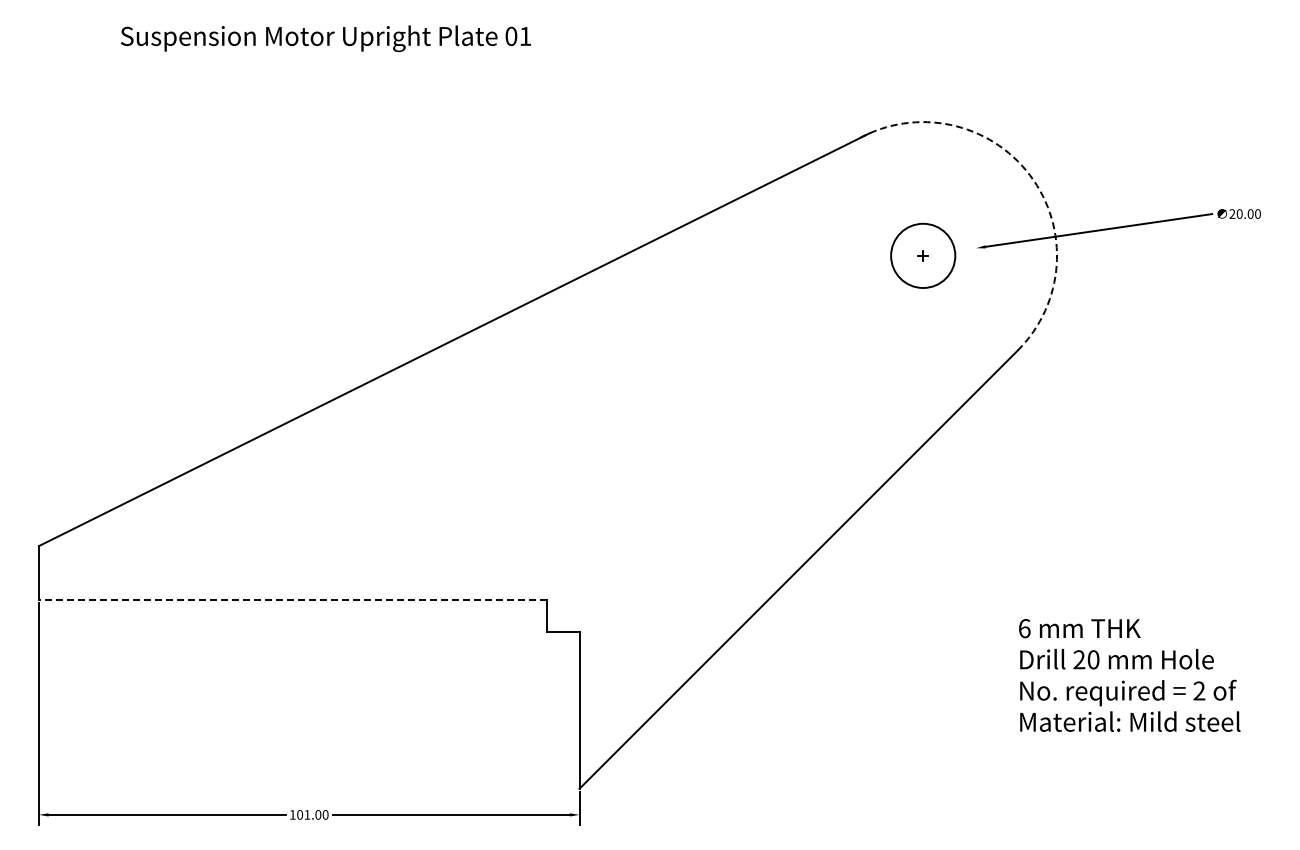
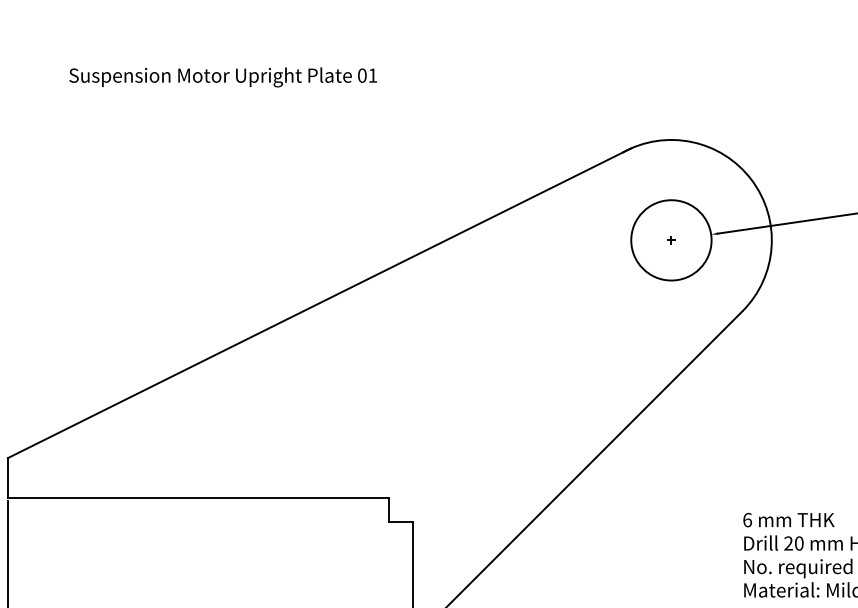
arc: (1029, 175) -> (751, 180), dashed -> solid
circle: (922, 255) -> (670, 240), size x1.67
line: (292, 599) -> (198, 498), dashed -> solid

